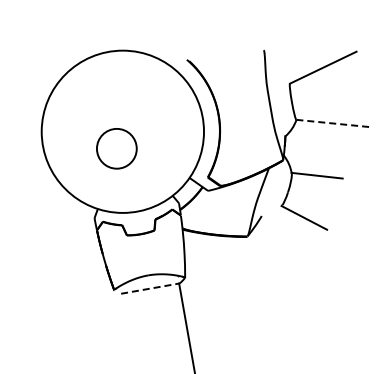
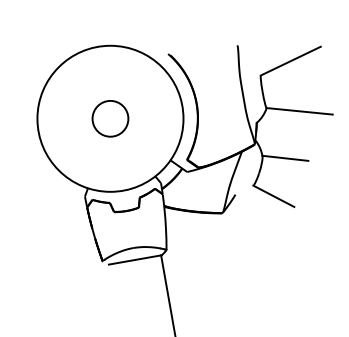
line: (333, 123) -> (300, 111), dashed -> solid
circle: (116, 148) -> (110, 118), moved
line: (150, 288) -> (135, 259), dashed -> solid

